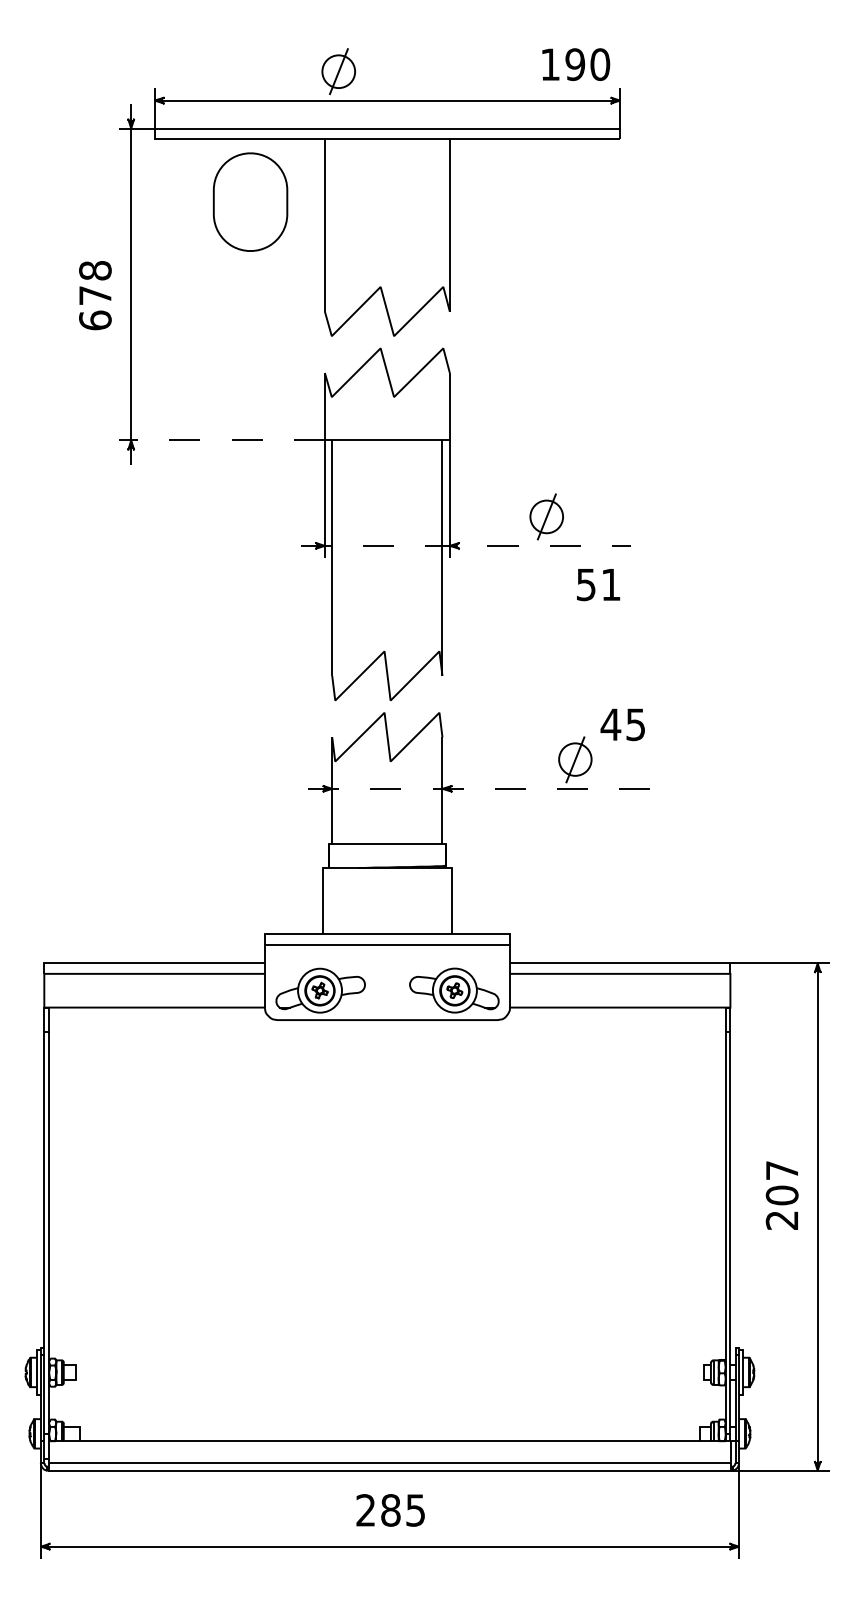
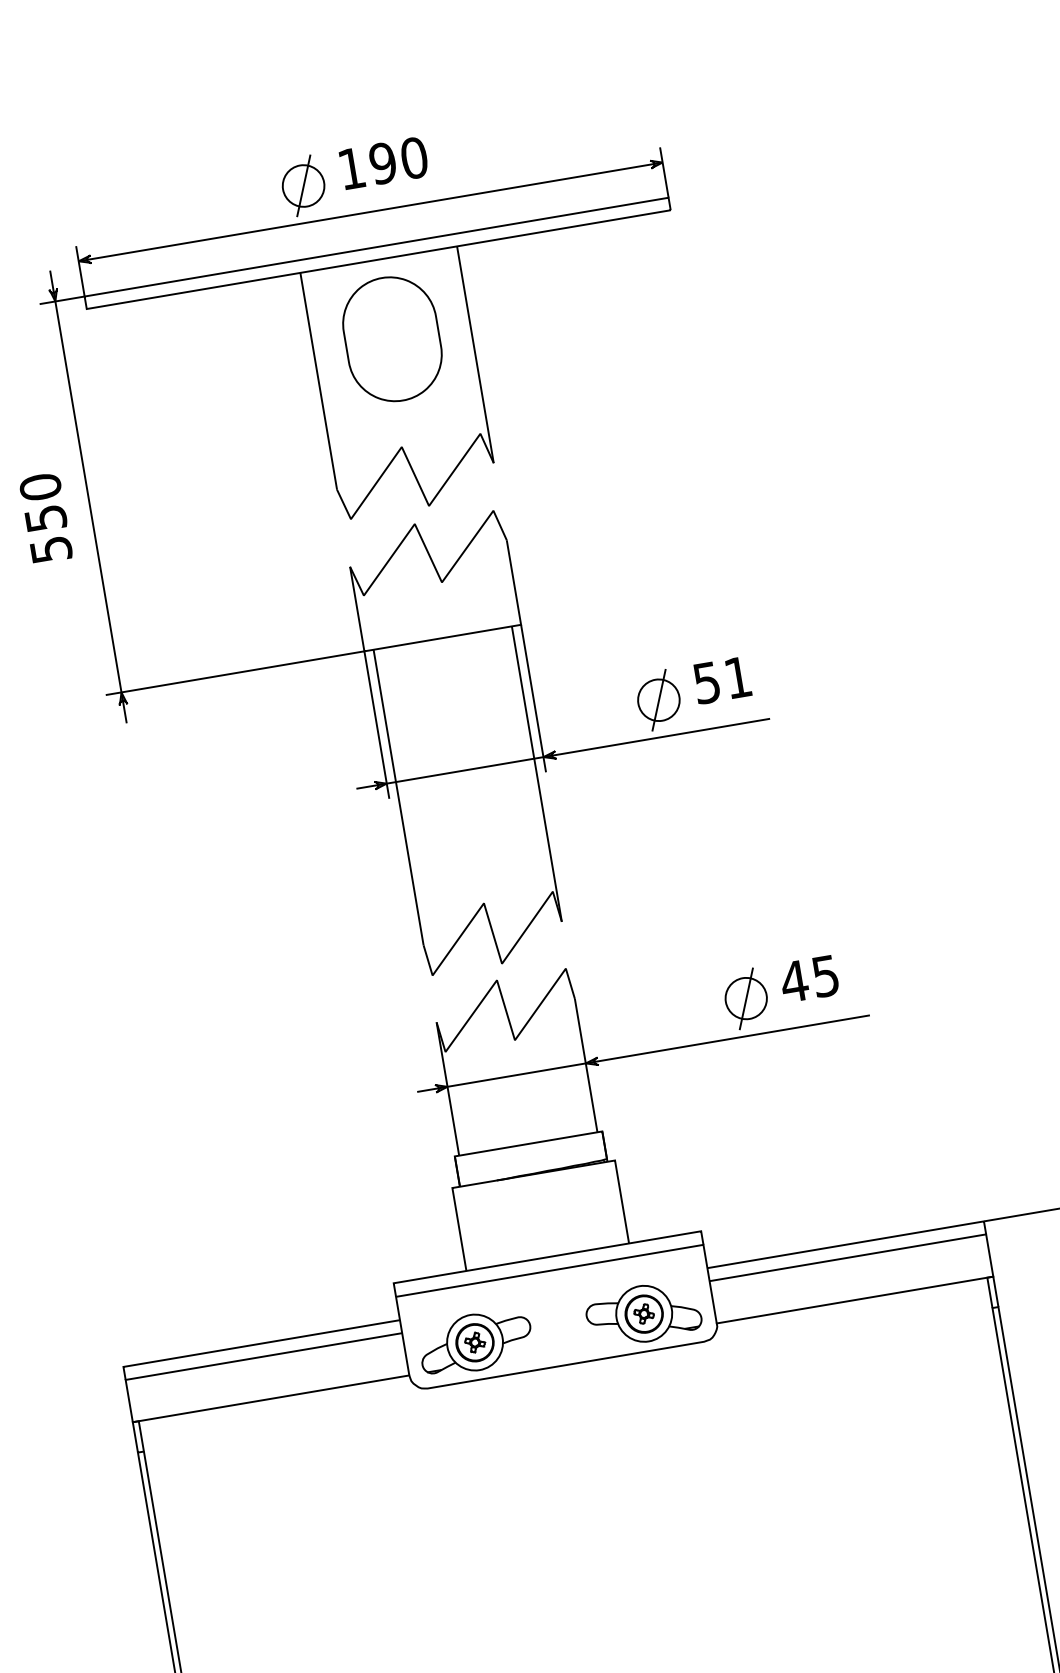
text: (576, 64) -> (384, 163), moved
part: (250, 201) -> (392, 338), moved
text: (95, 295) -> (45, 518), 678 -> 550
line: (221, 440) -> (234, 673), dashed -> solid
line: (464, 545) -> (561, 753), dashed -> solid
text: (598, 585) -> (722, 681), moved
text: (622, 724) -> (808, 978), moved
line: (487, 788) -> (642, 1053), dashed -> solid

